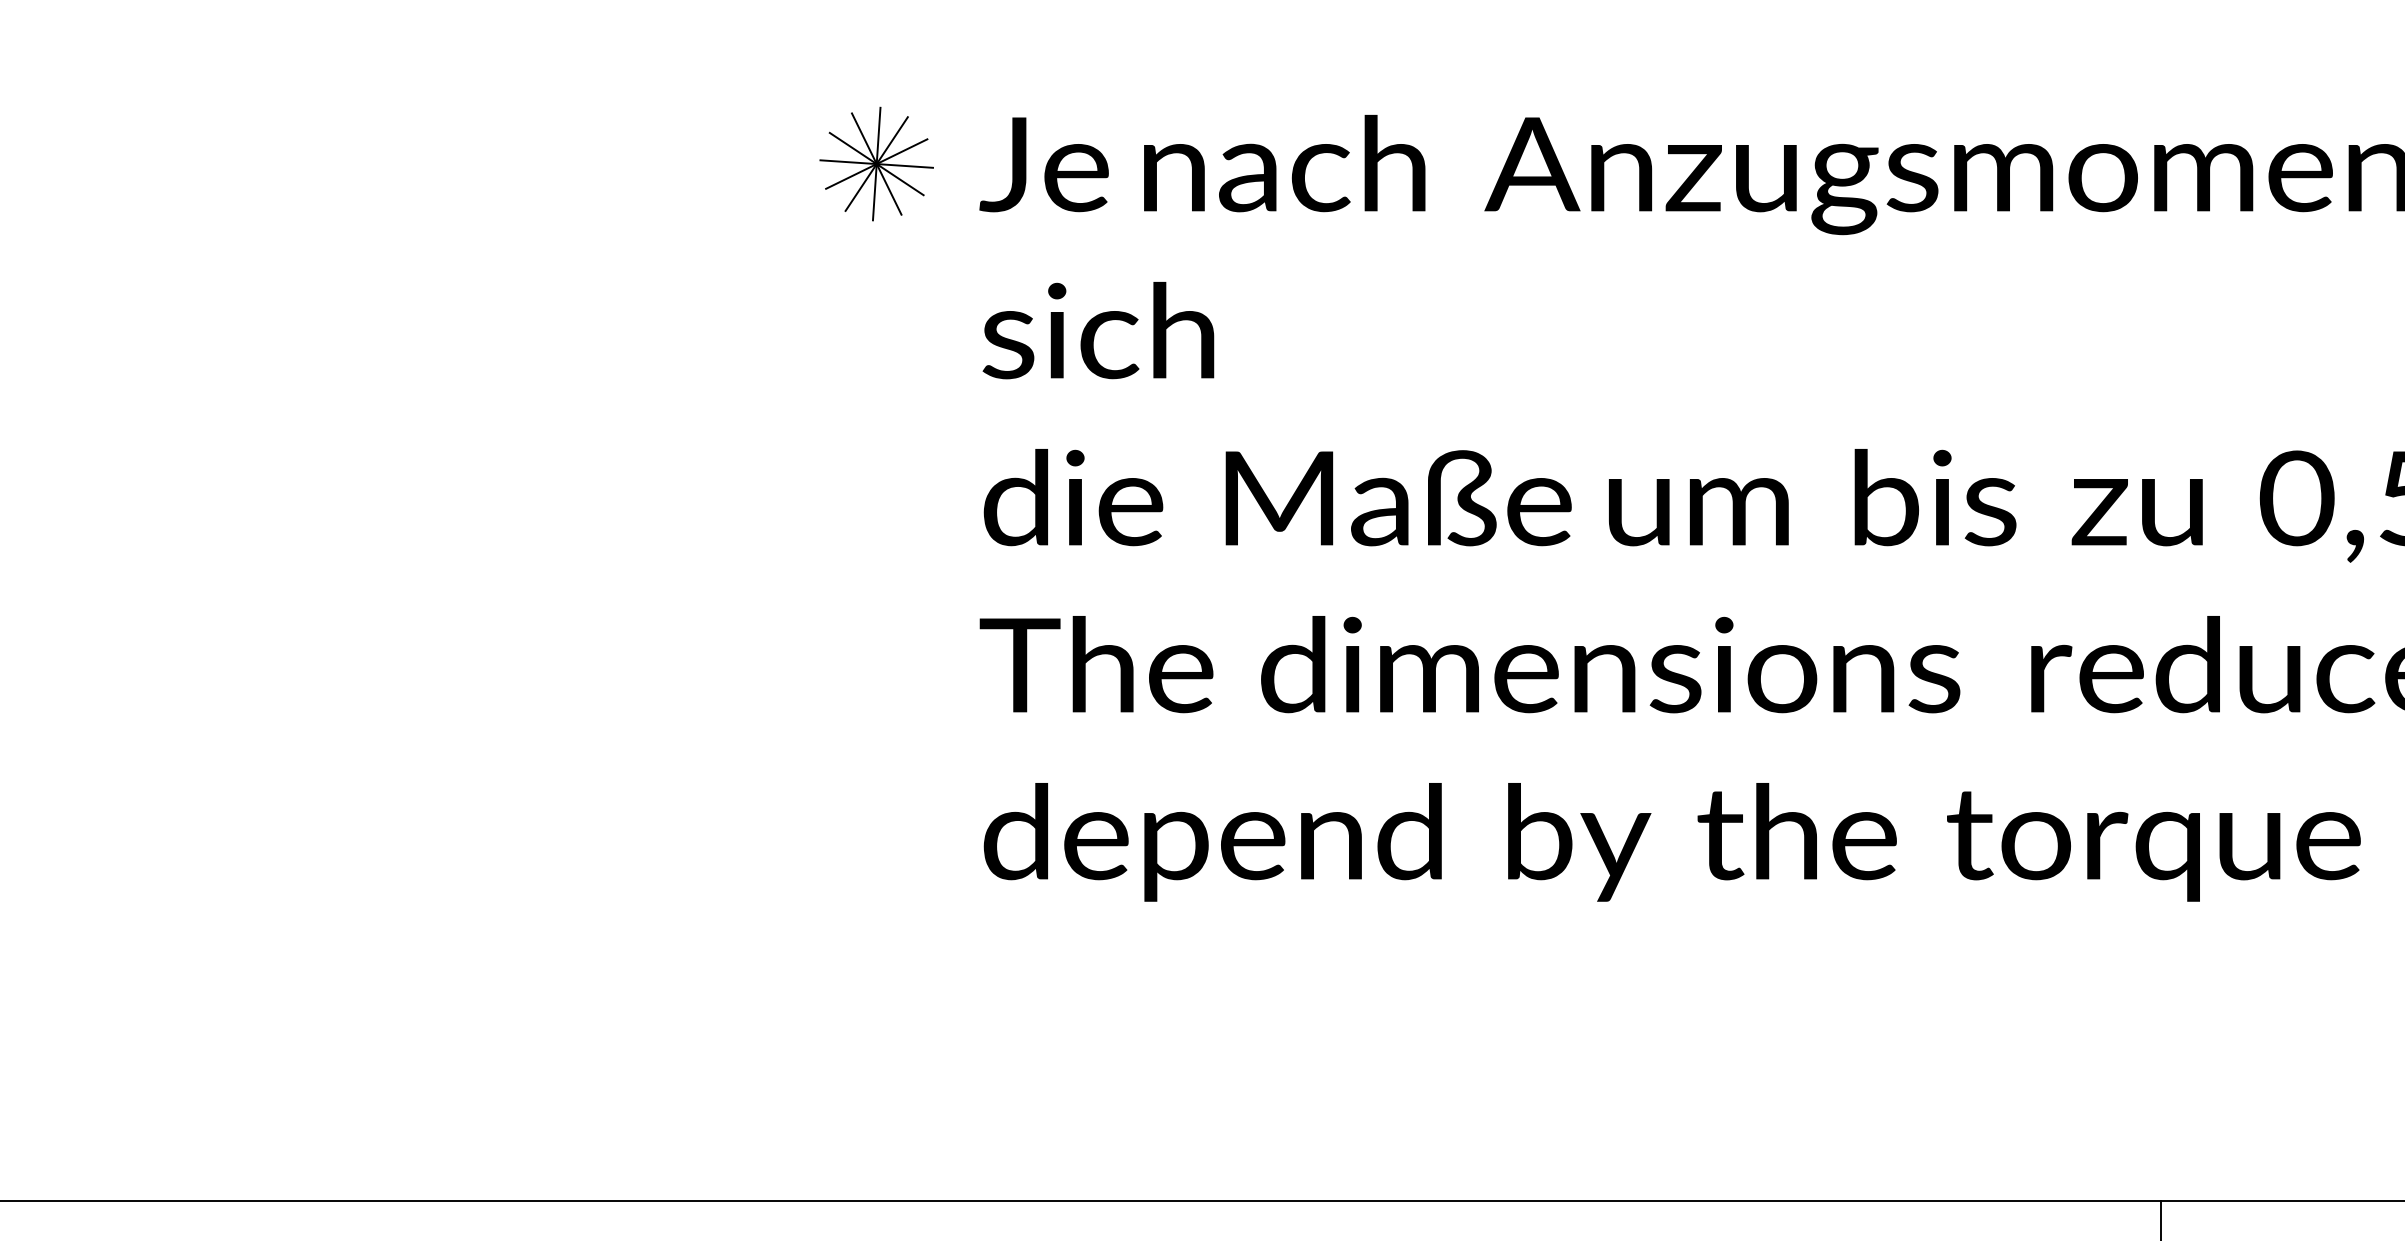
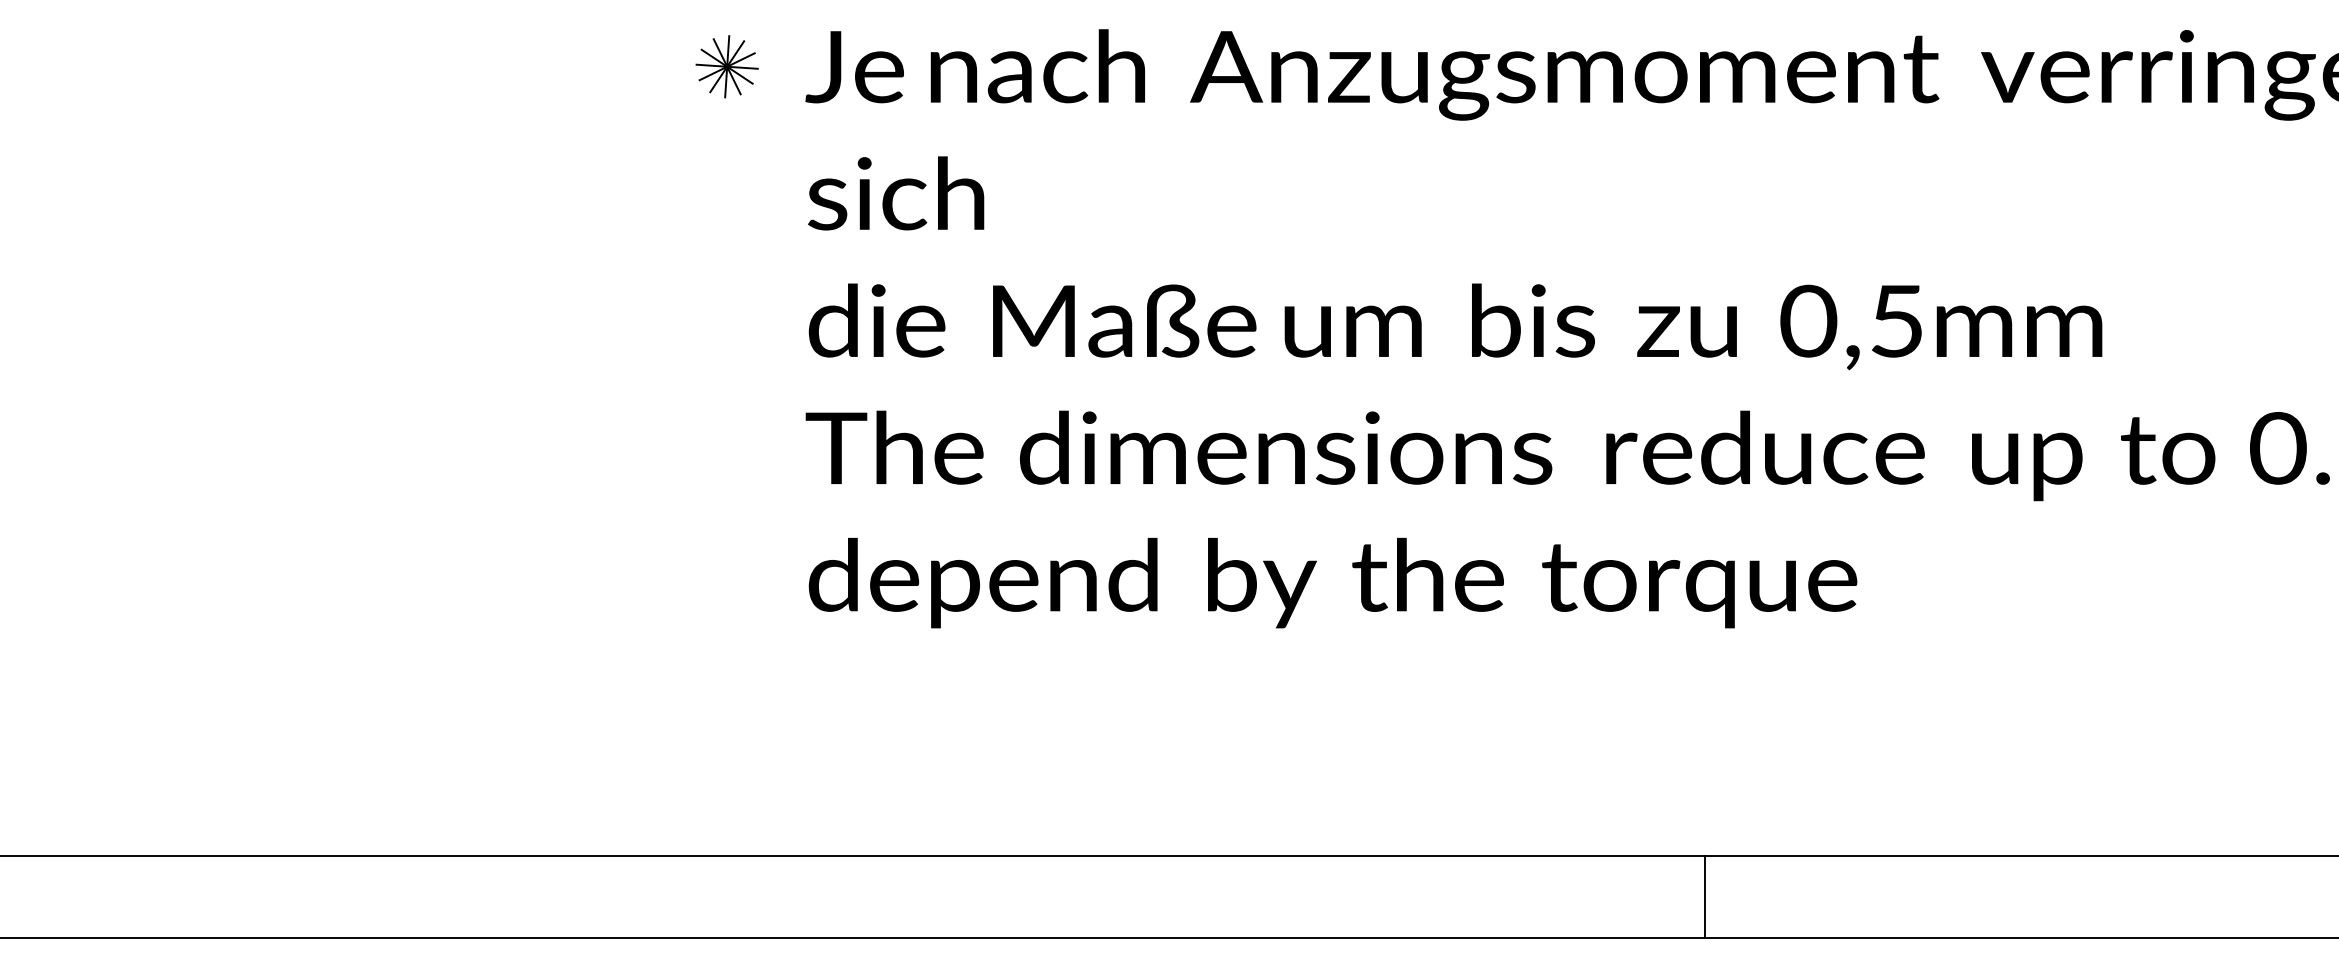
part: (875, 163) -> (726, 66), size x0.71

